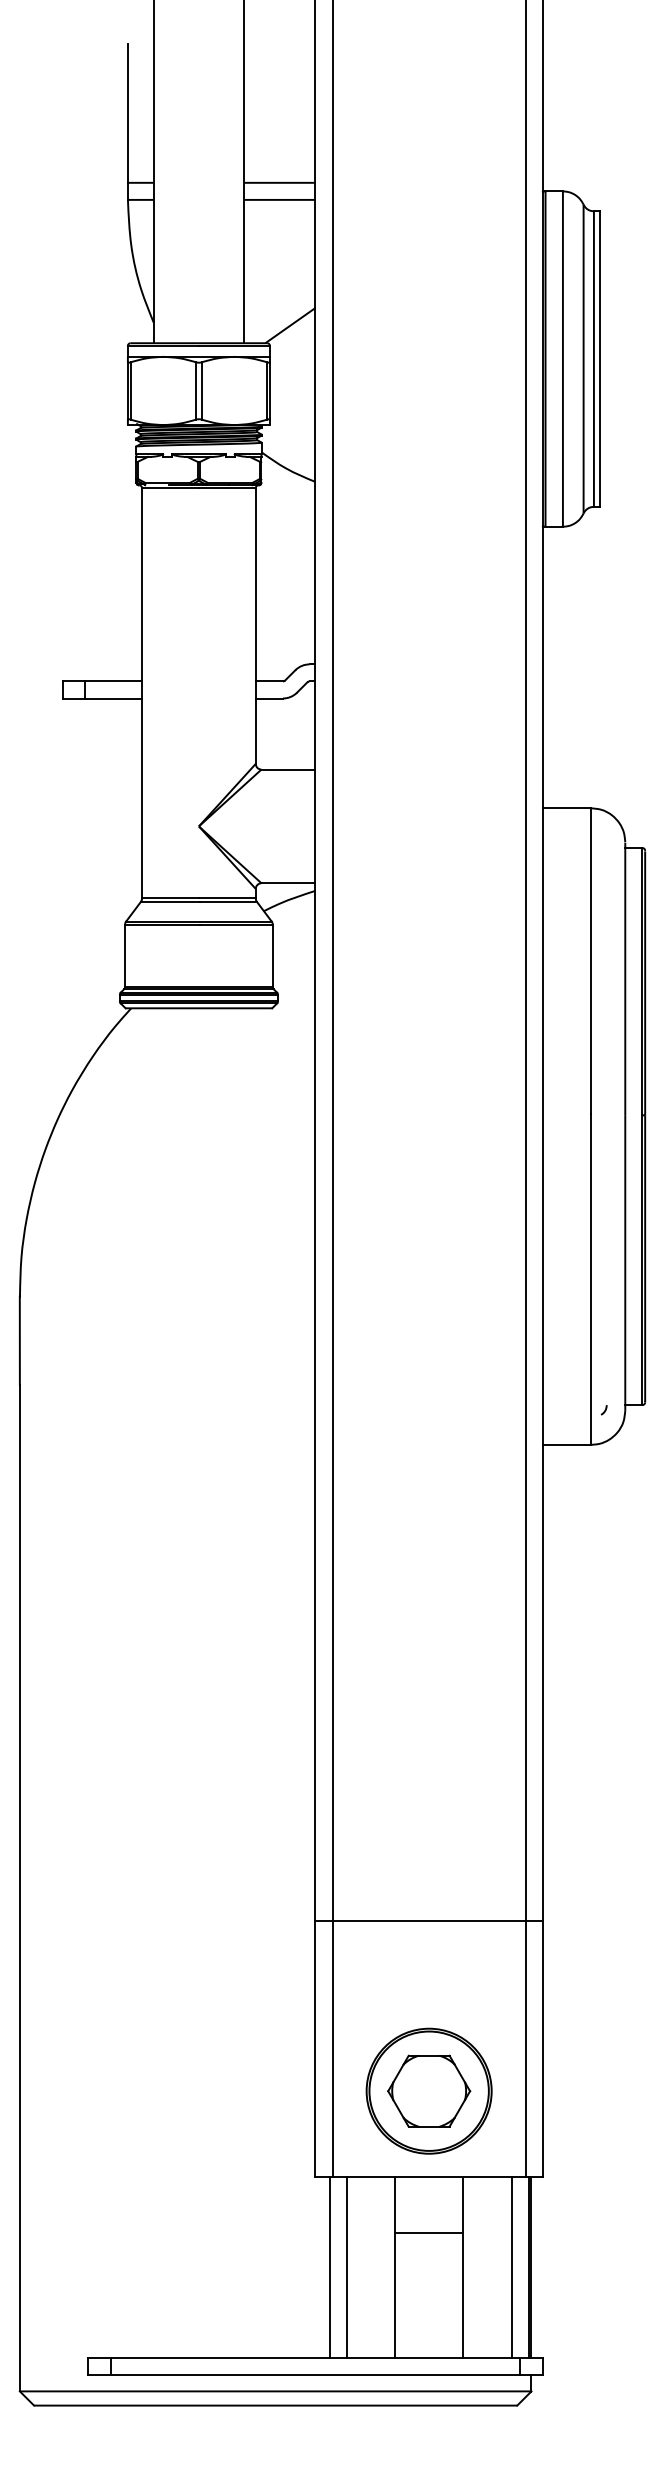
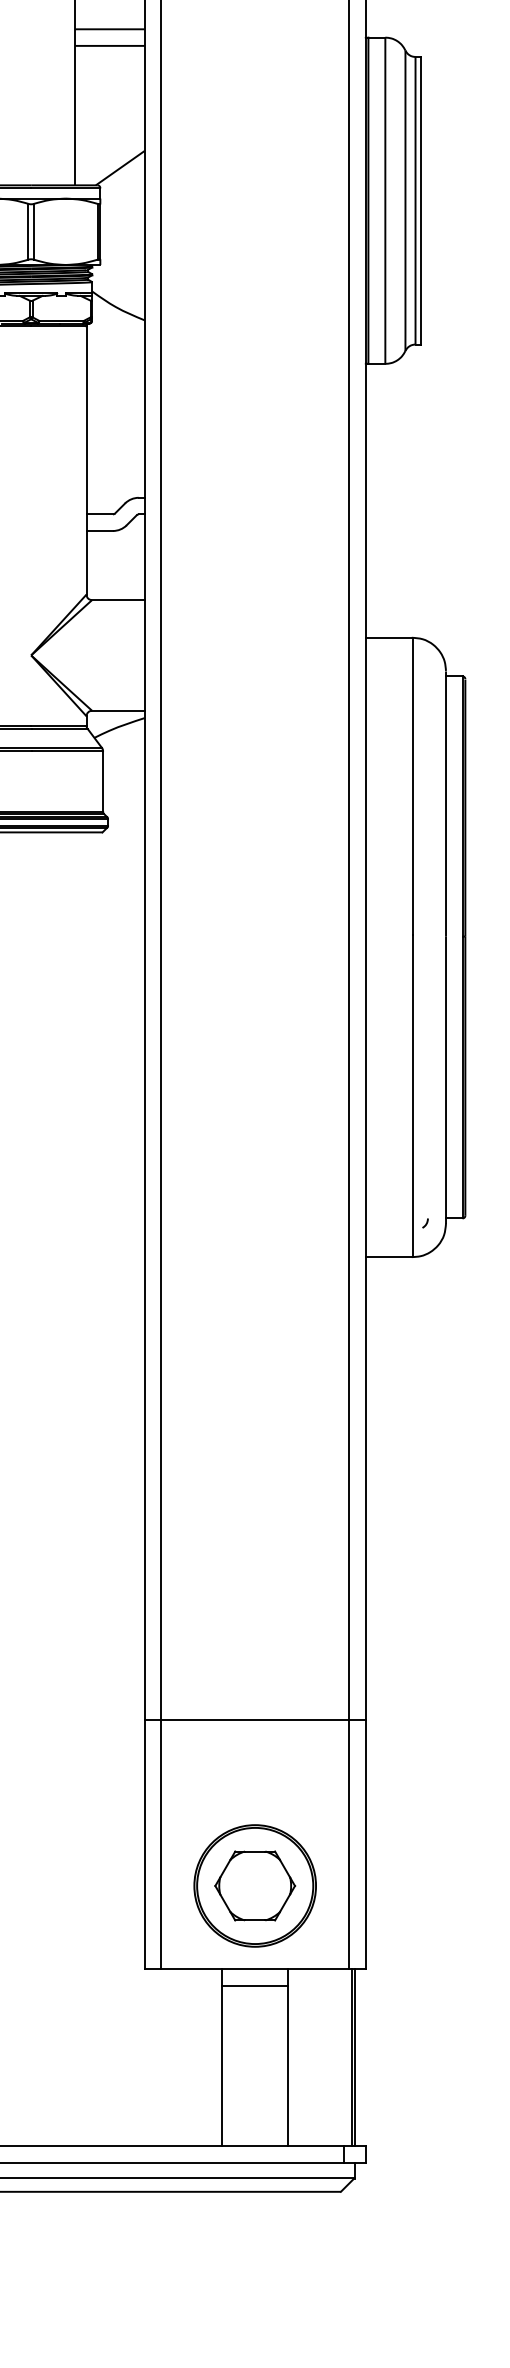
line: (429, 2233) -> (255, 1986), moved
line: (329, 2267) -> (158, 2057), removed
line: (346, 2267) -> (174, 2057), removed
line: (511, 2267) -> (335, 2057), removed

